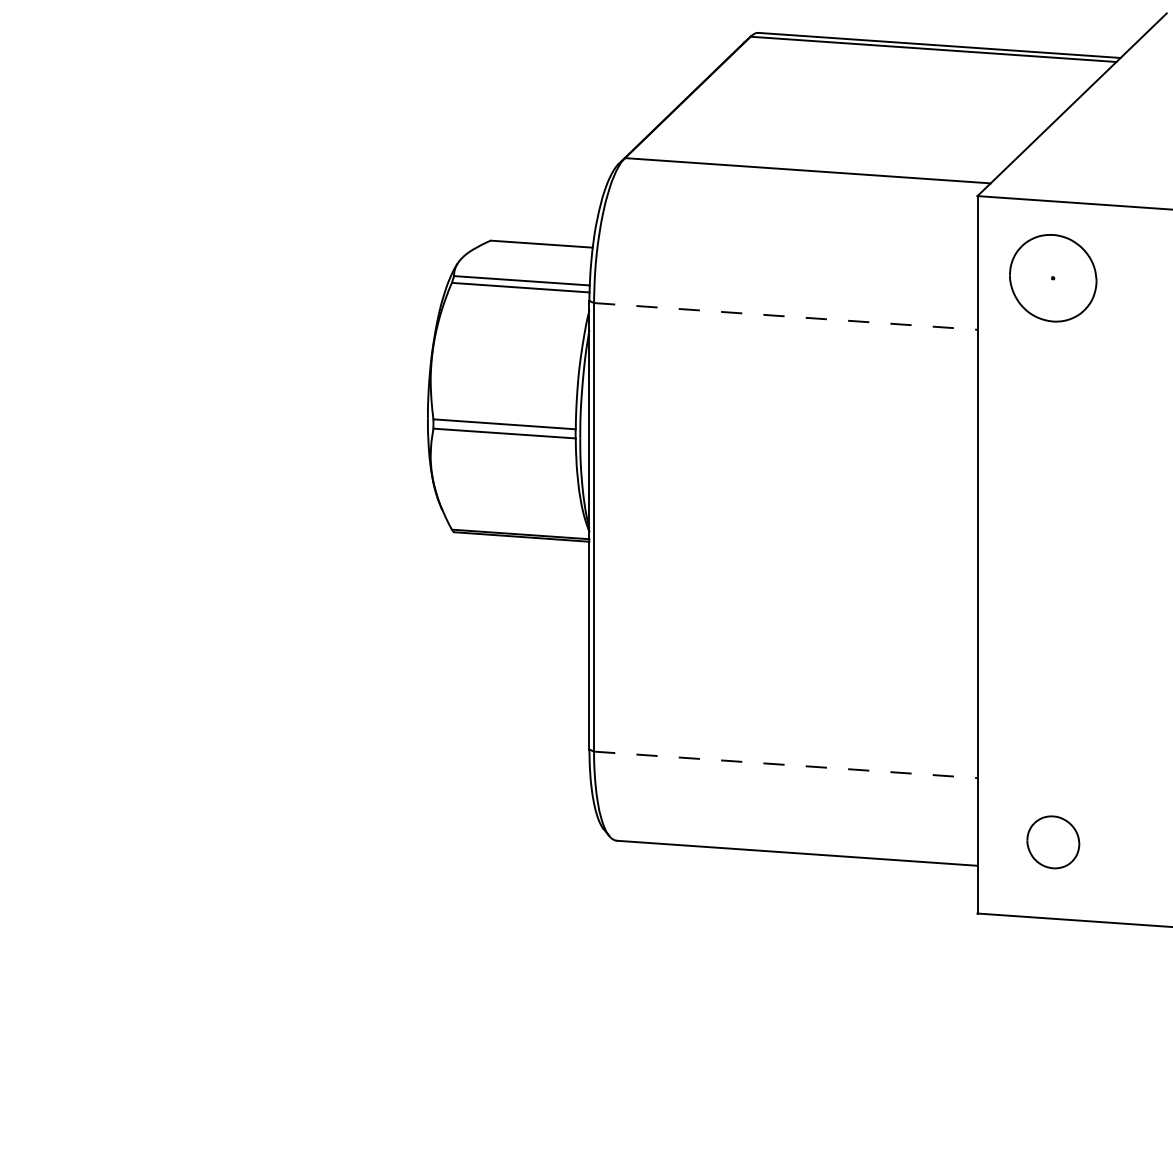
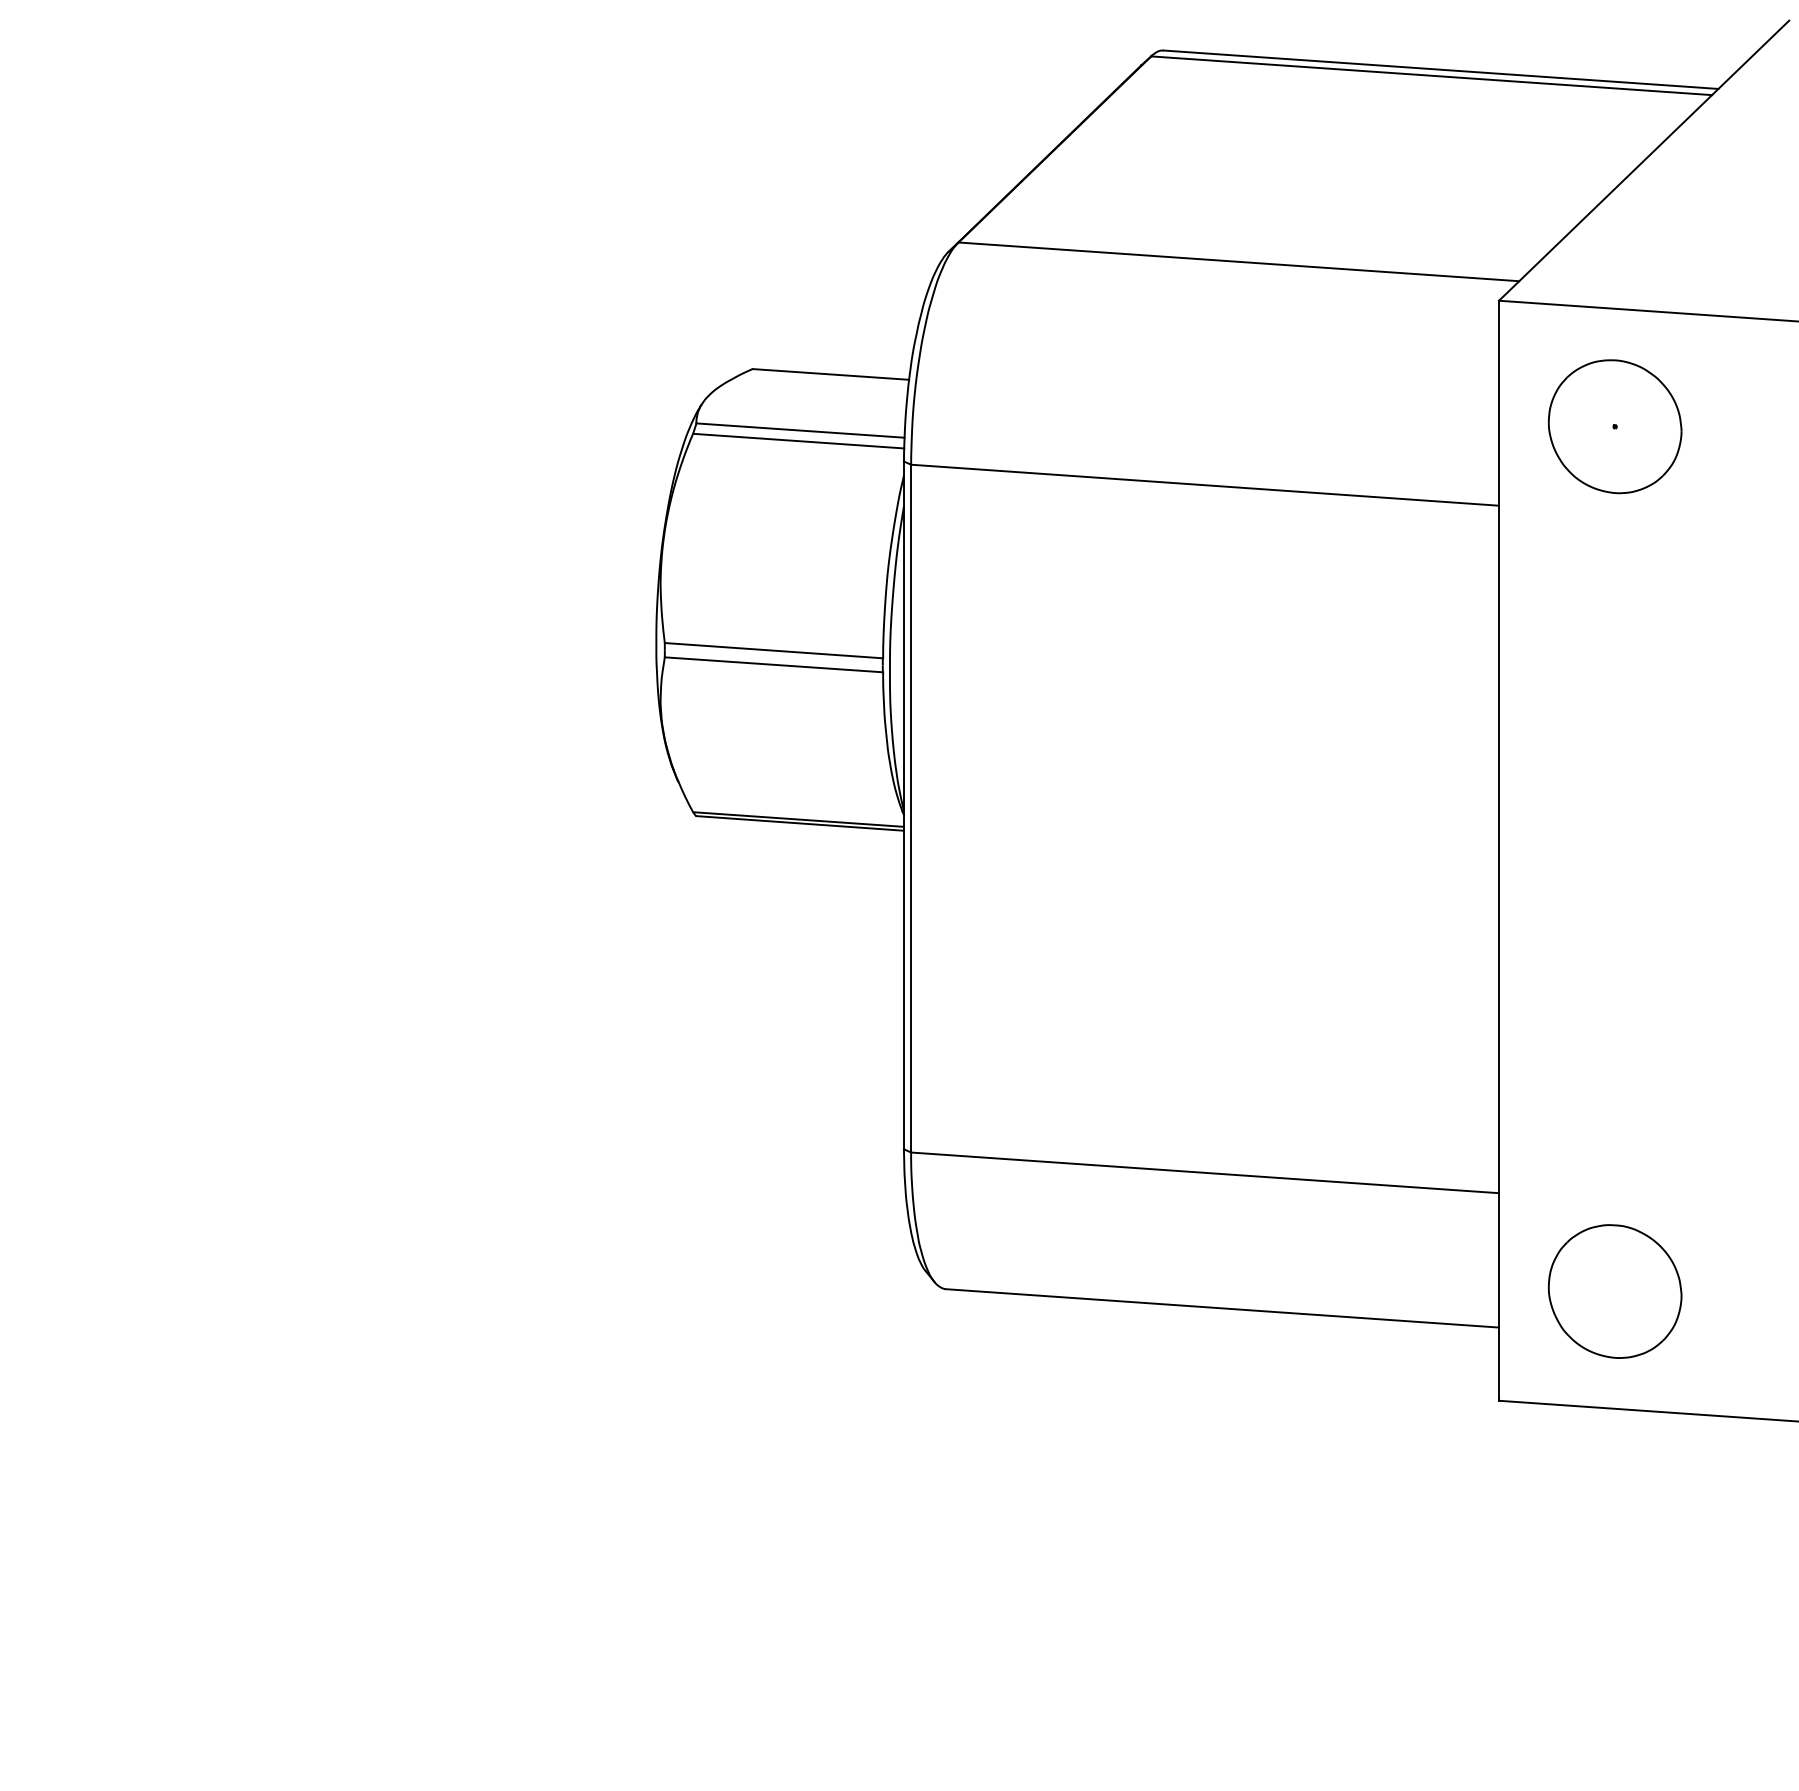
line: (786, 316) -> (1206, 485), dashed -> solid
line: (786, 764) -> (1206, 1172), dashed -> solid
part: (1053, 842) -> (1615, 1291), size x1.67

